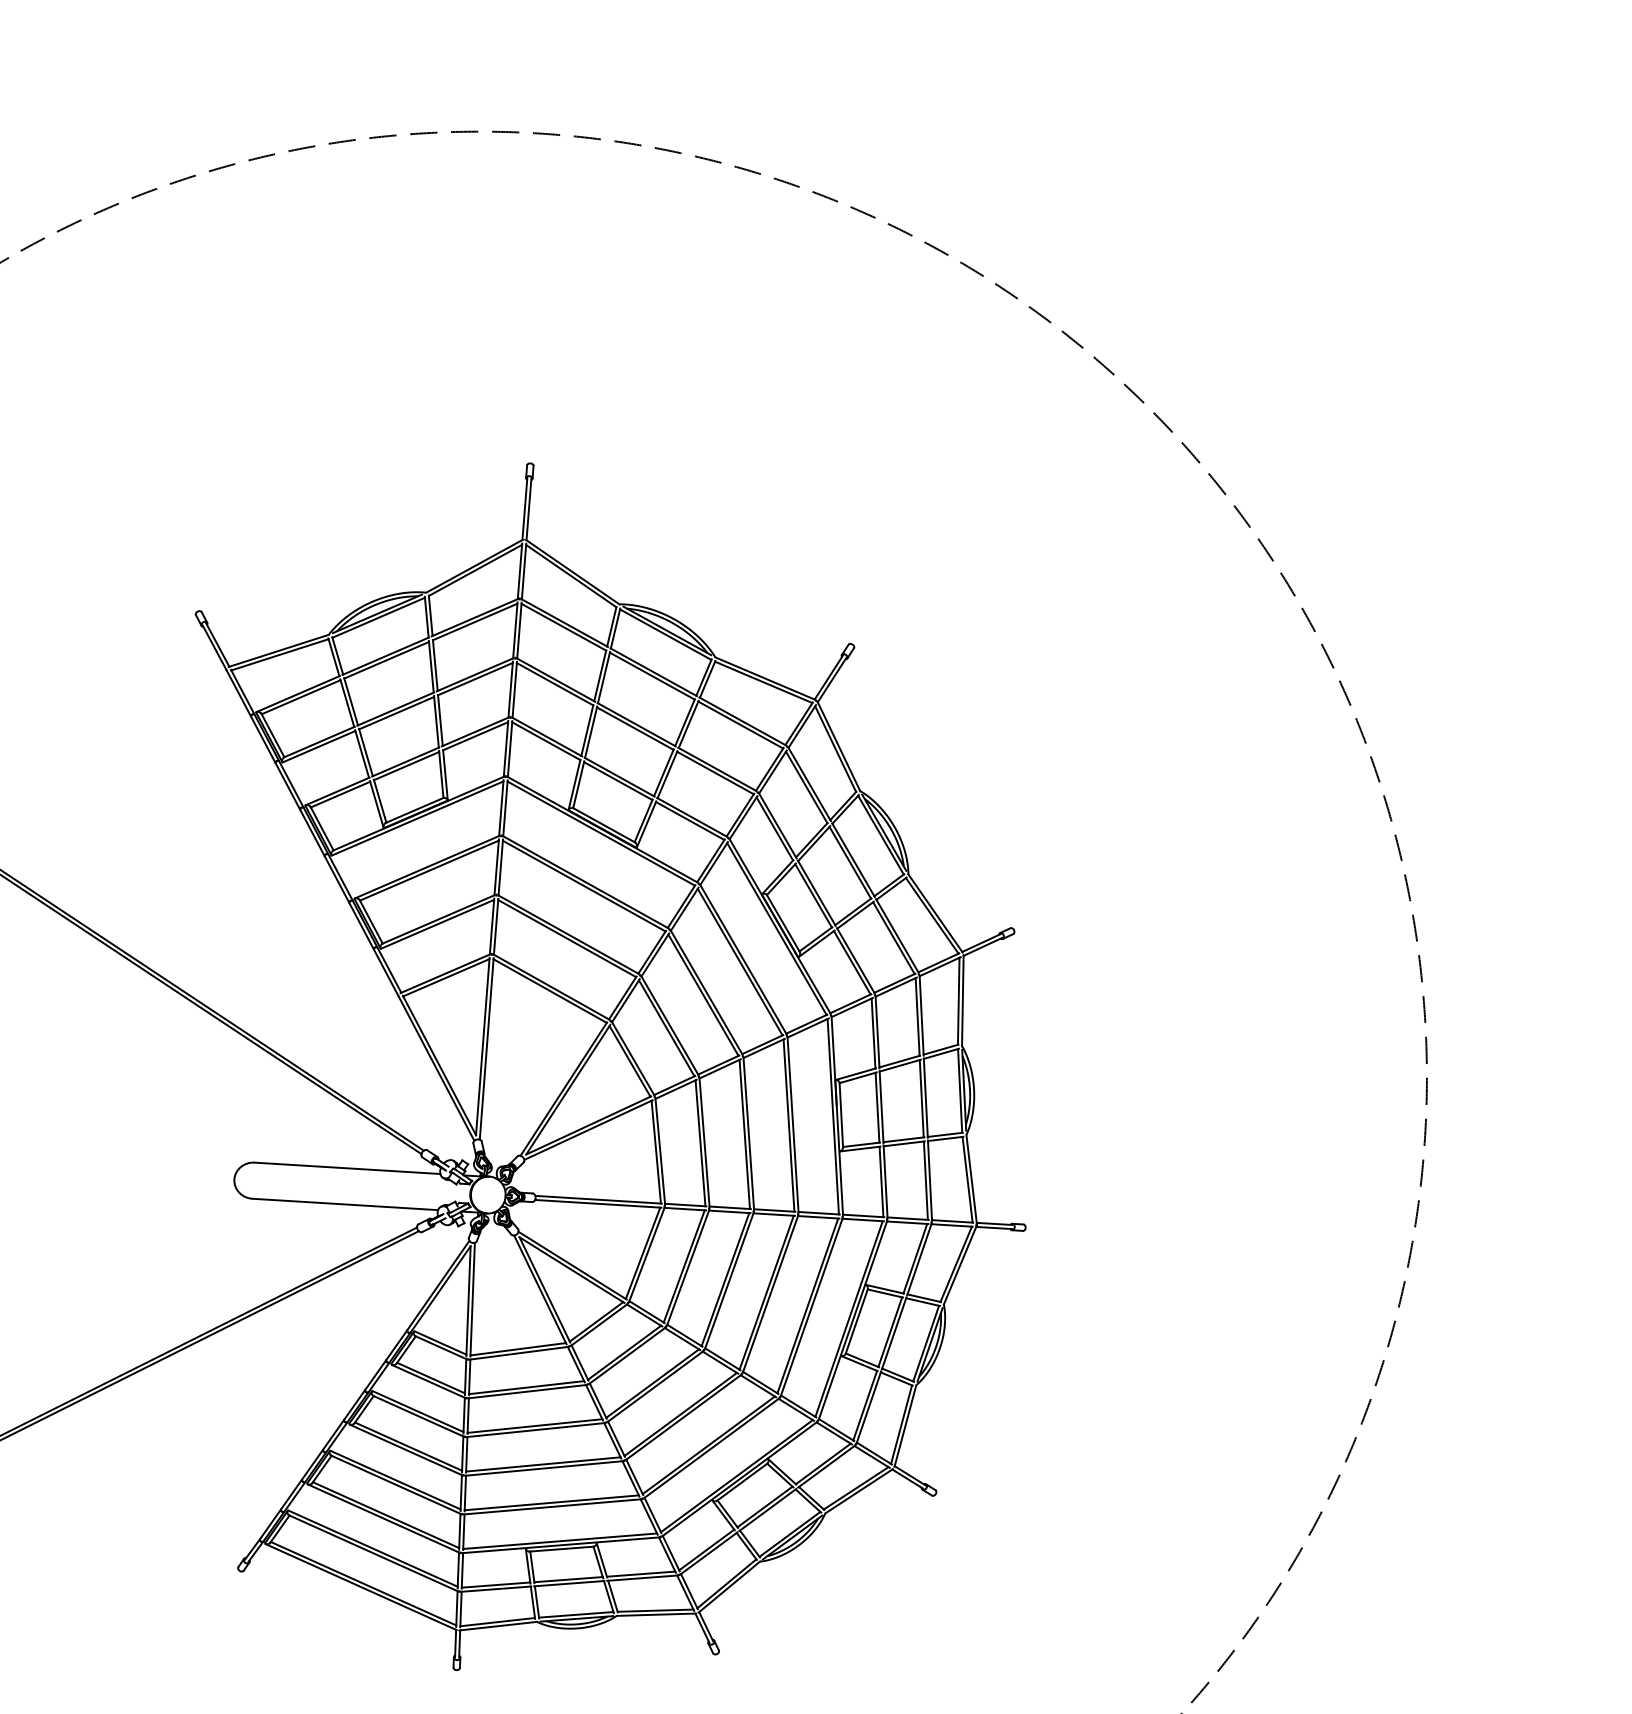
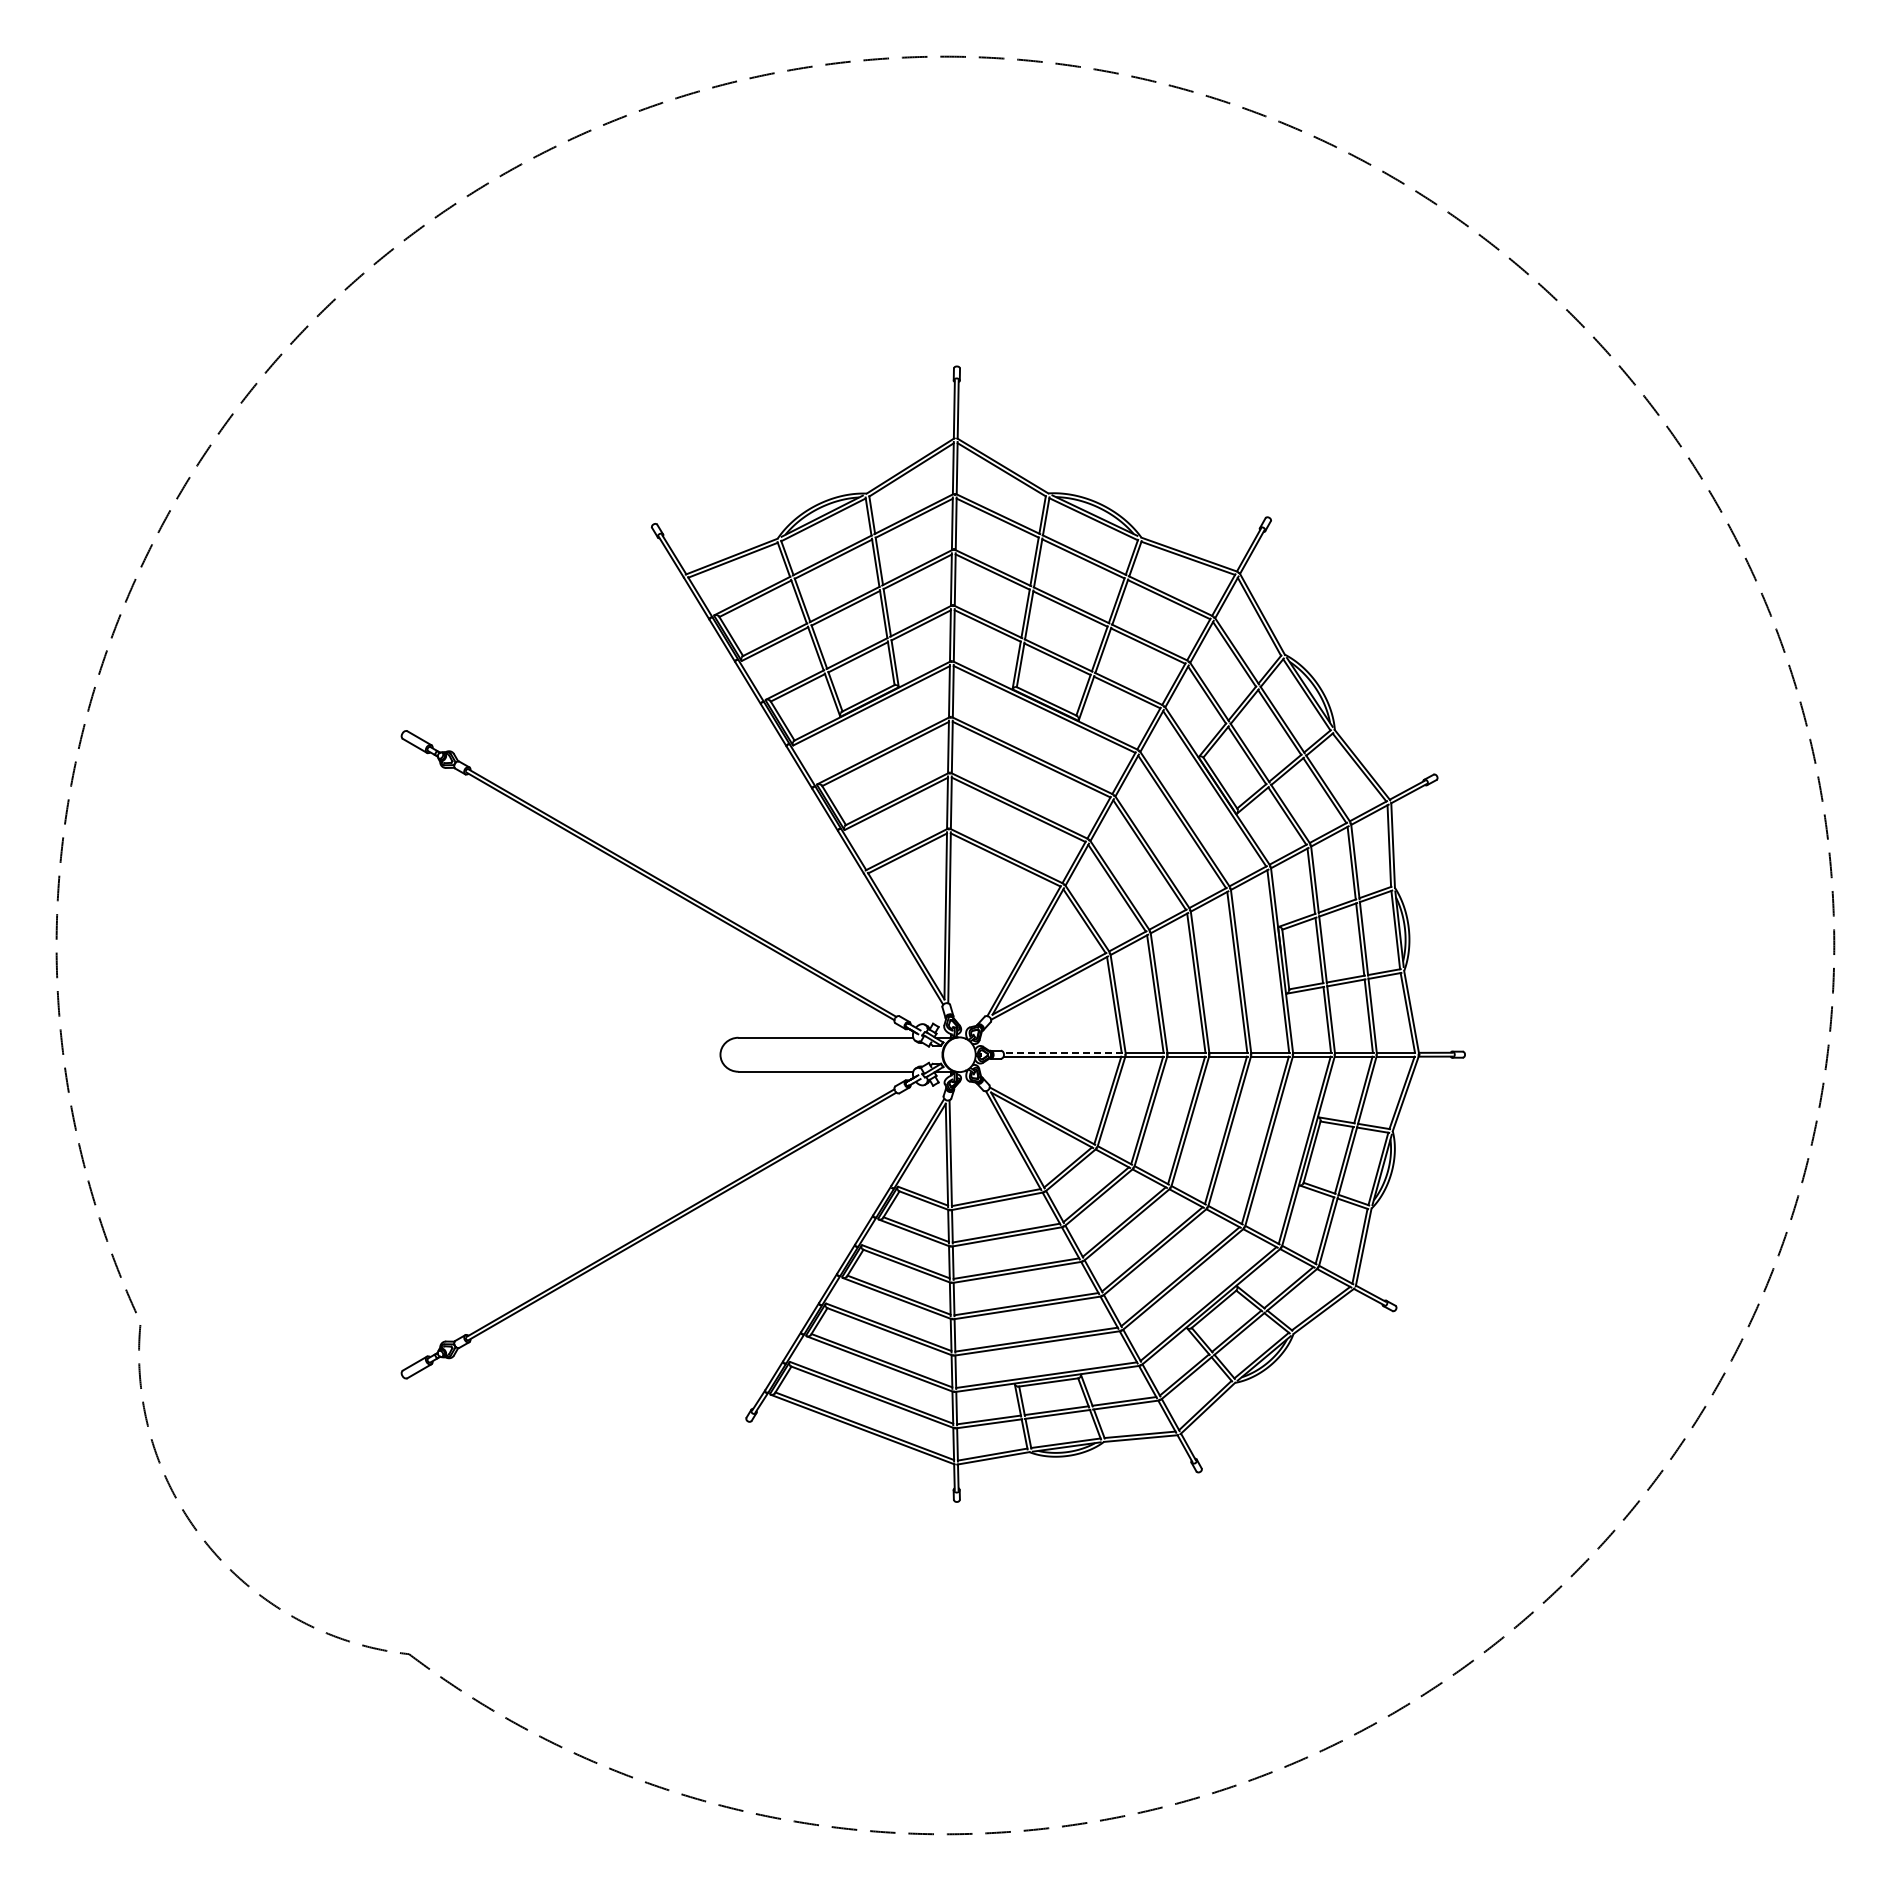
line: (598, 1199) -> (1062, 1052), solid -> dashed

